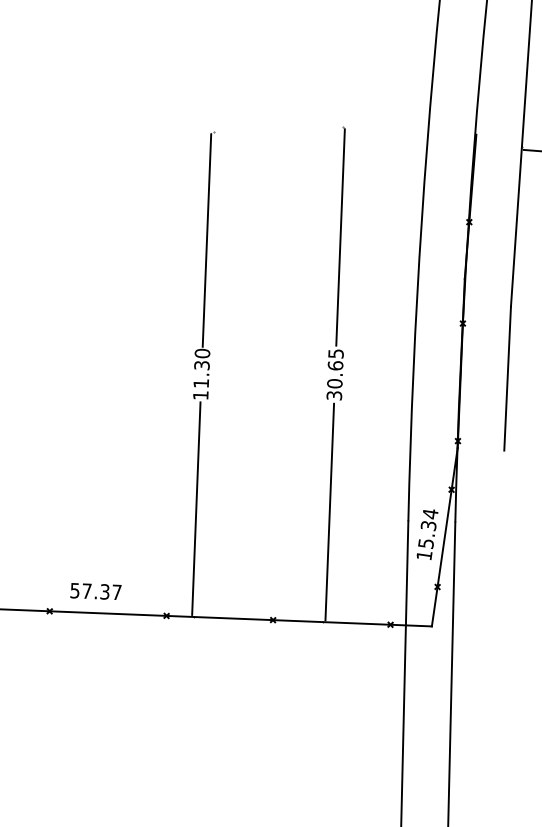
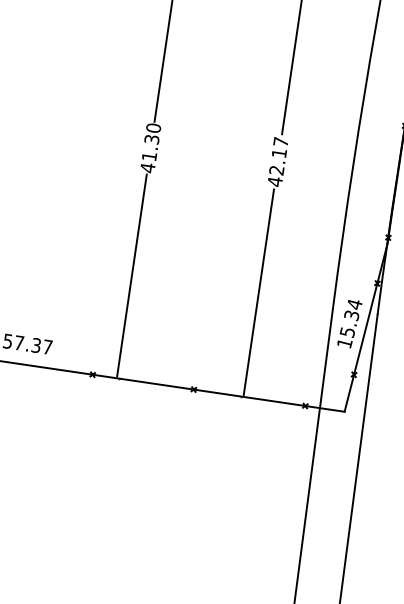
text: (334, 374) -> (277, 161), 30.65 -> 42.17
text: (200, 395) -> (147, 167), 11.30 -> 41.30

